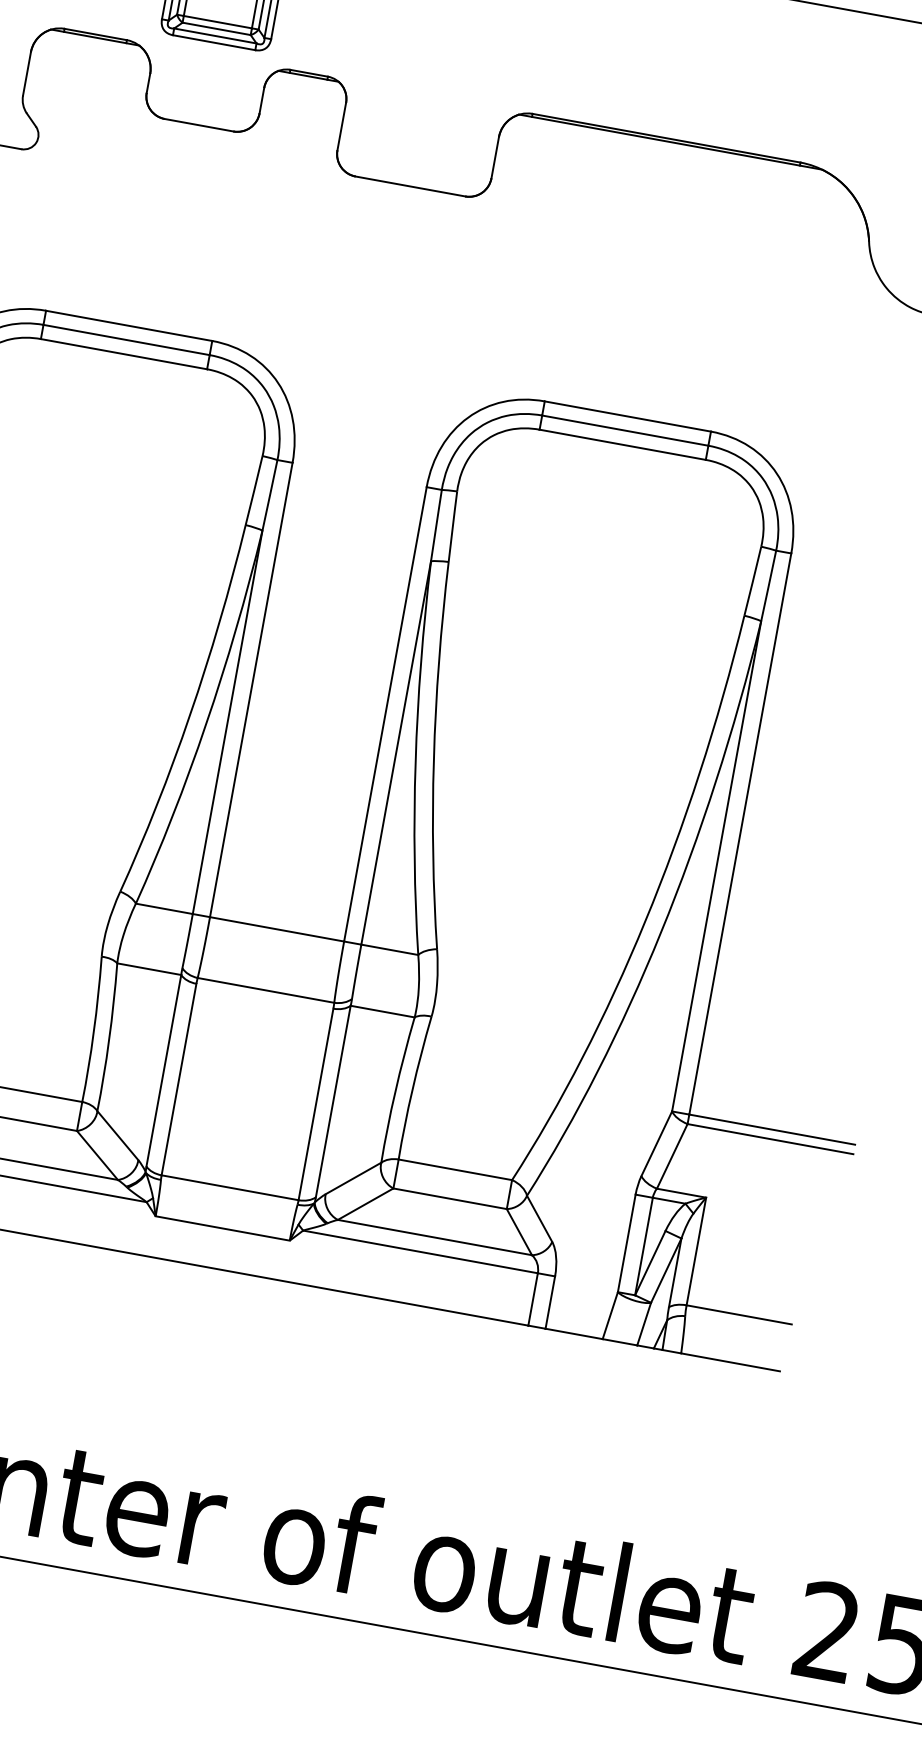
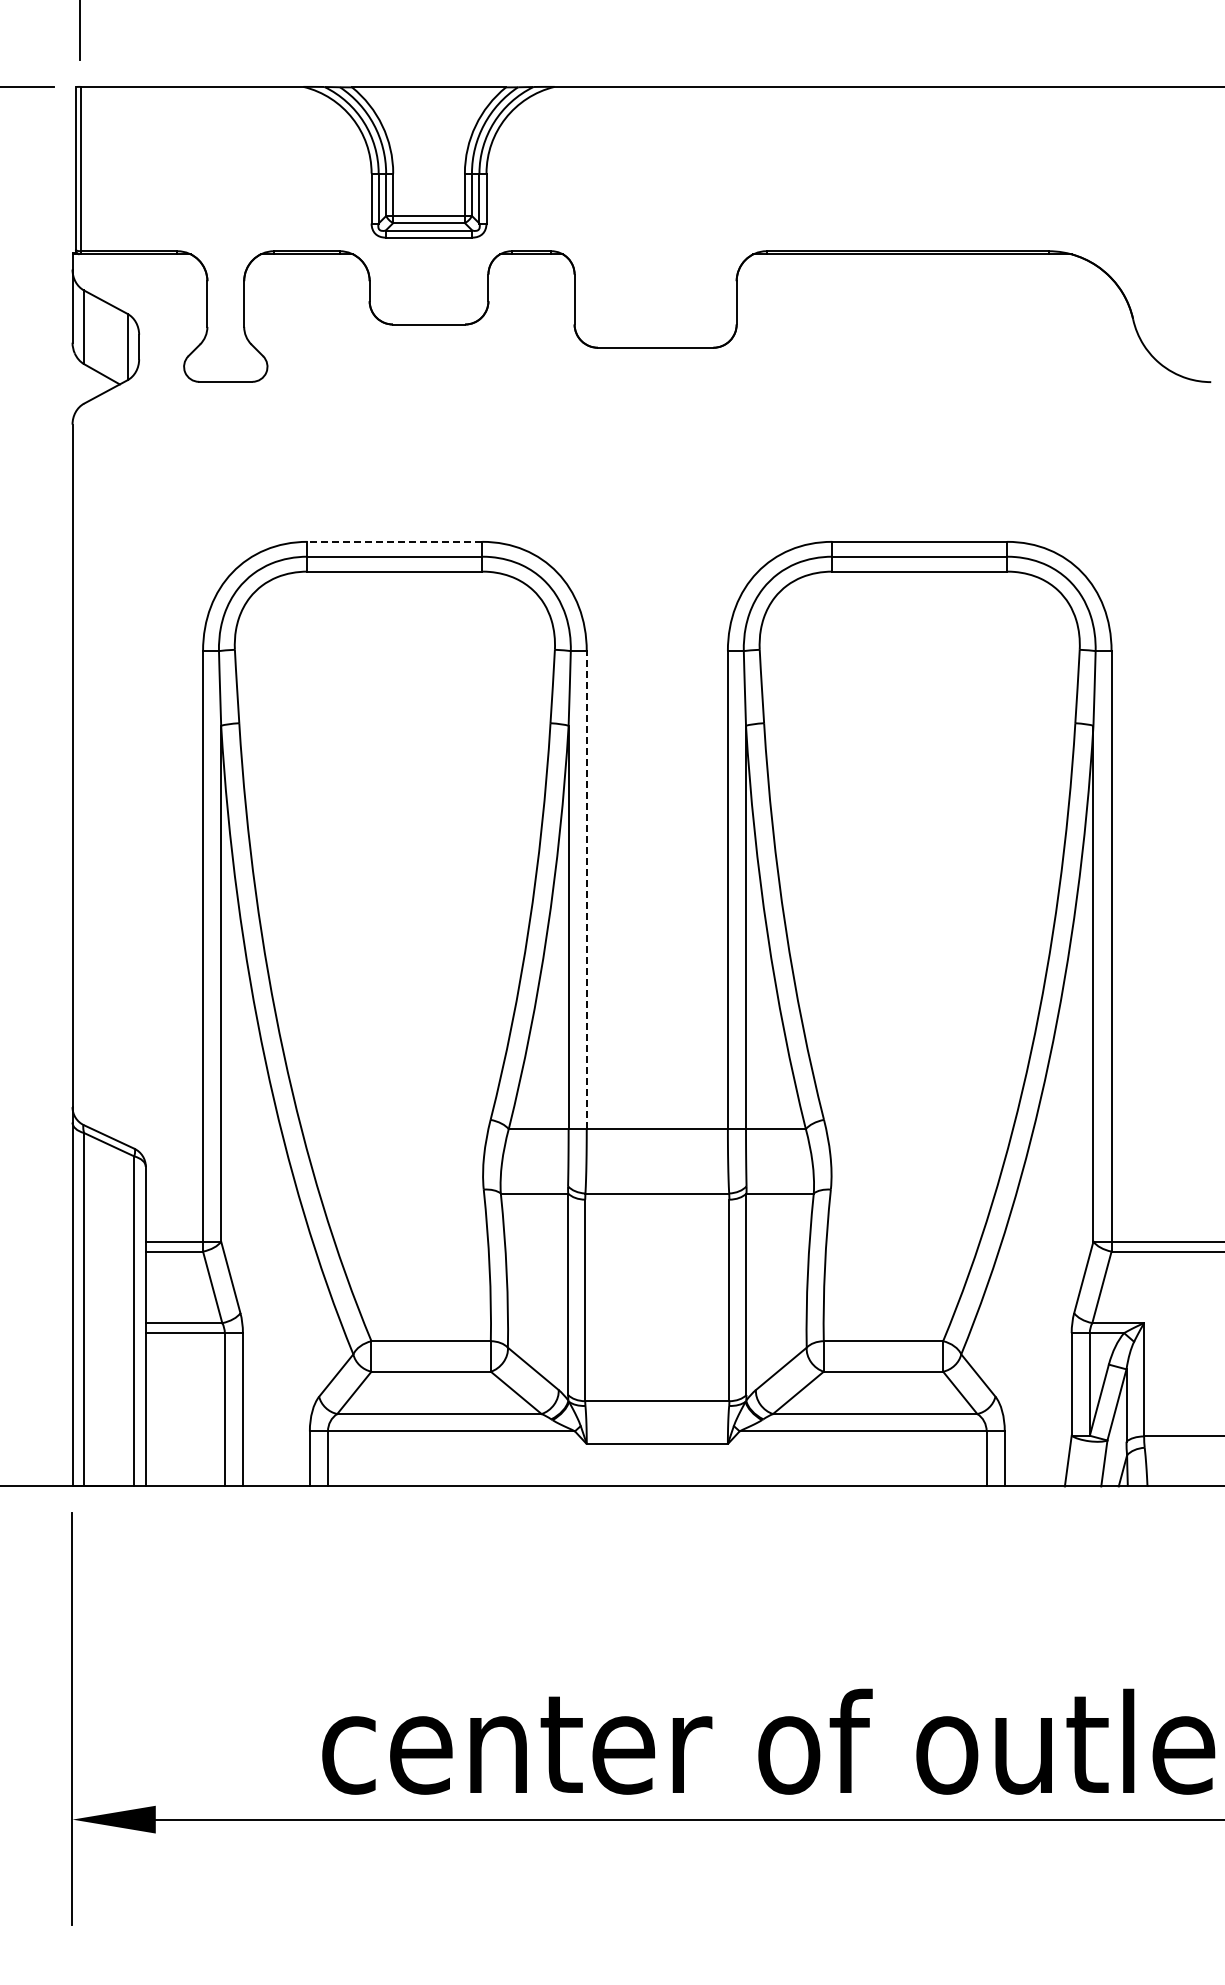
line: (128, 325) -> (394, 541), solid -> dashed
line: (251, 689) -> (586, 889), solid -> dashed

